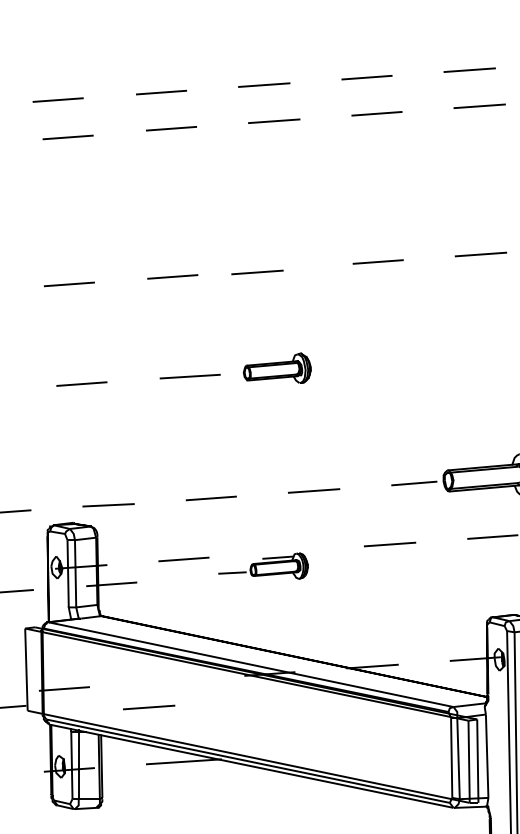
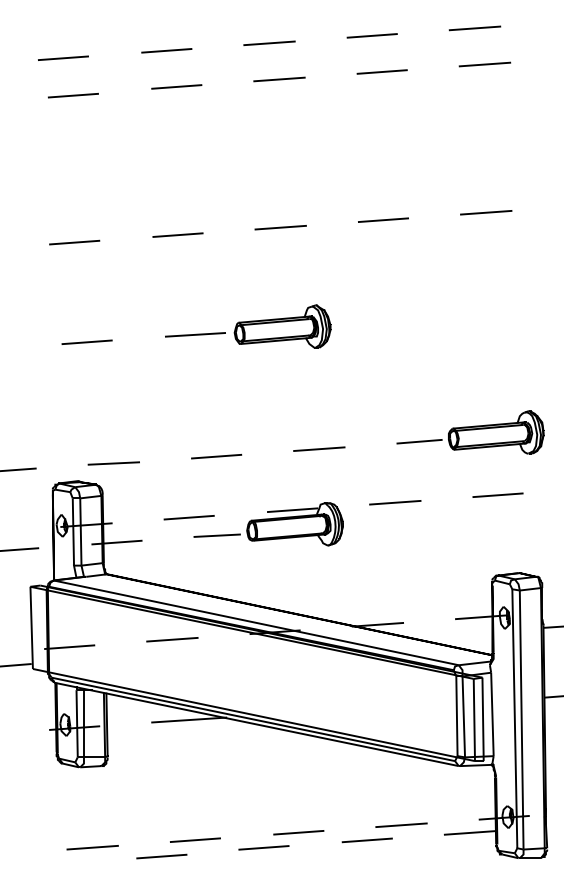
line: (257, 272) -> (280, 227), moved
part: (277, 368) -> (282, 326), size x1.43
part: (263, 566) -> (268, 524), size x1.67
line: (149, 707) -> (172, 639), moved

